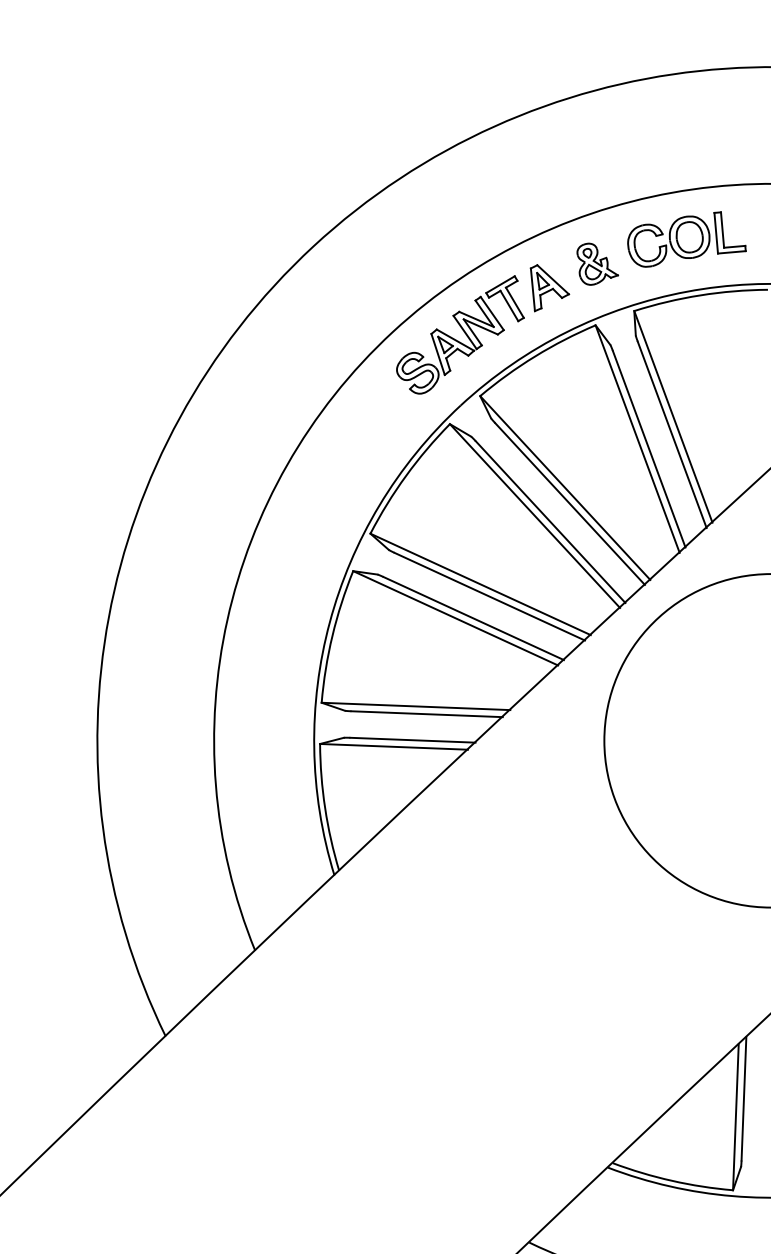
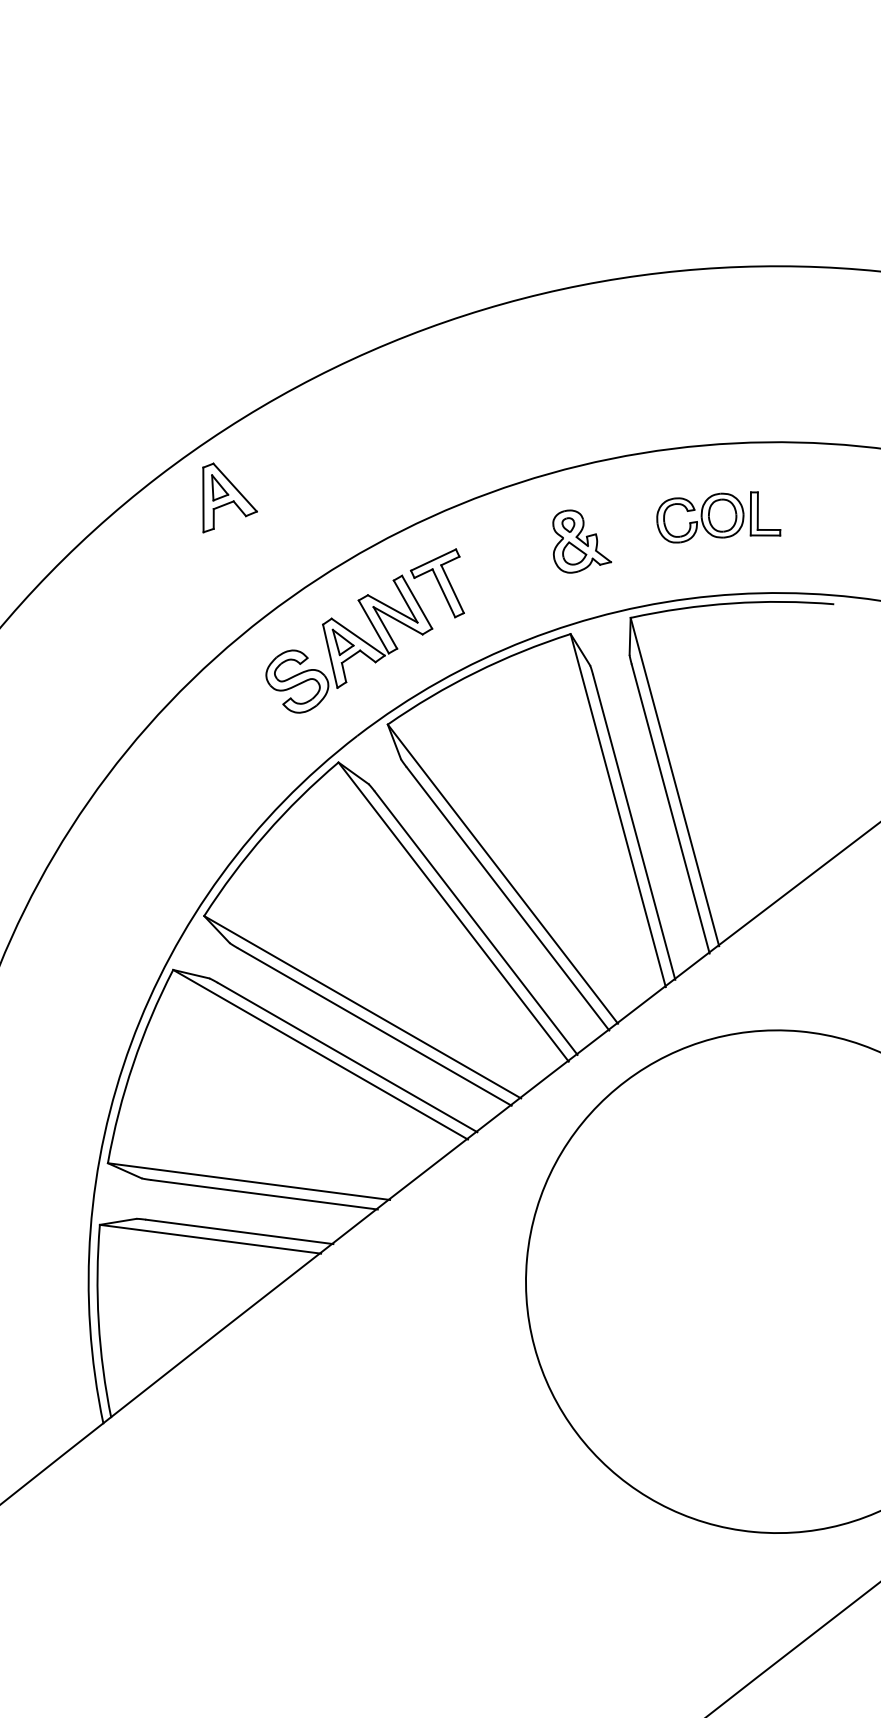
part: (686, 239) -> (718, 517), size x0.7
part: (549, 288) -> (228, 500), moved

